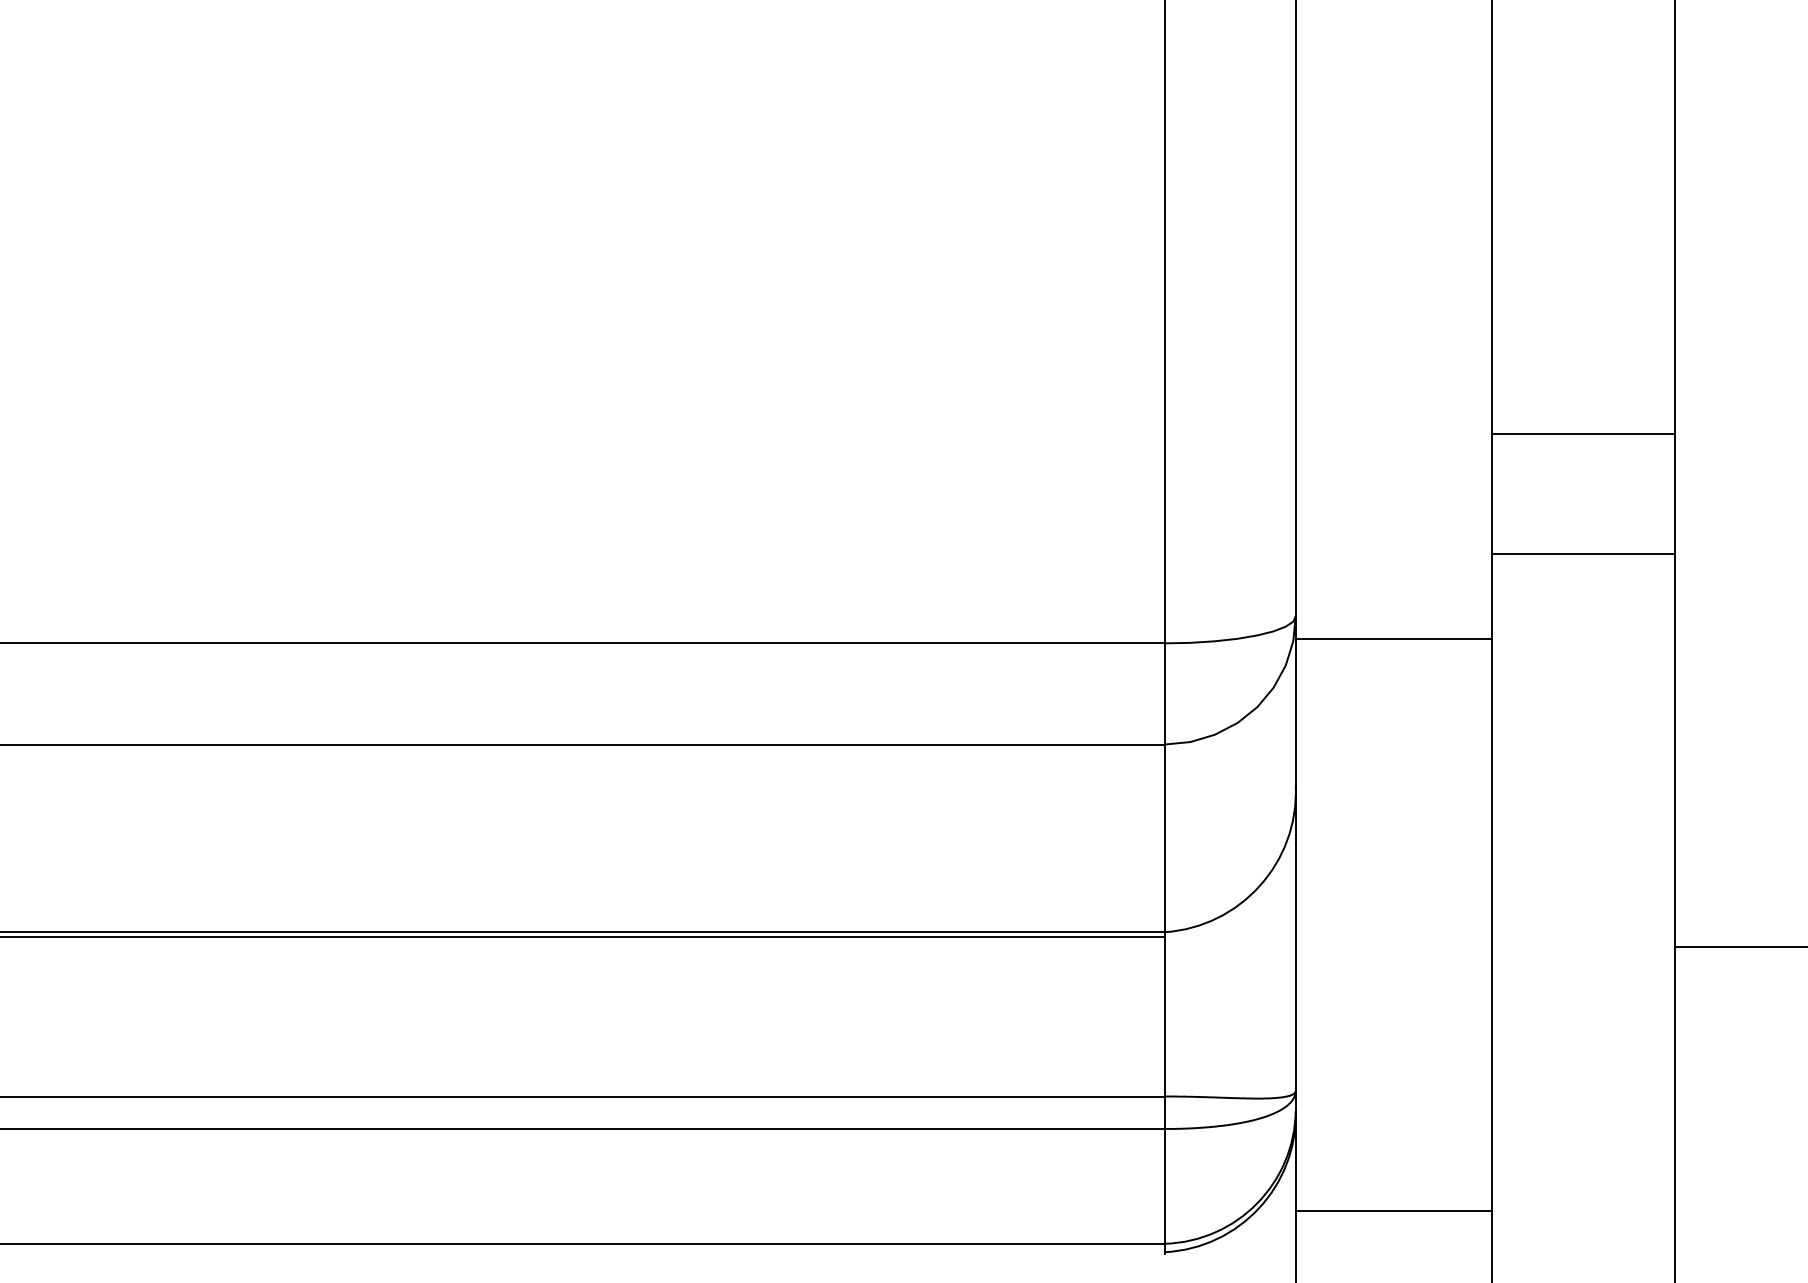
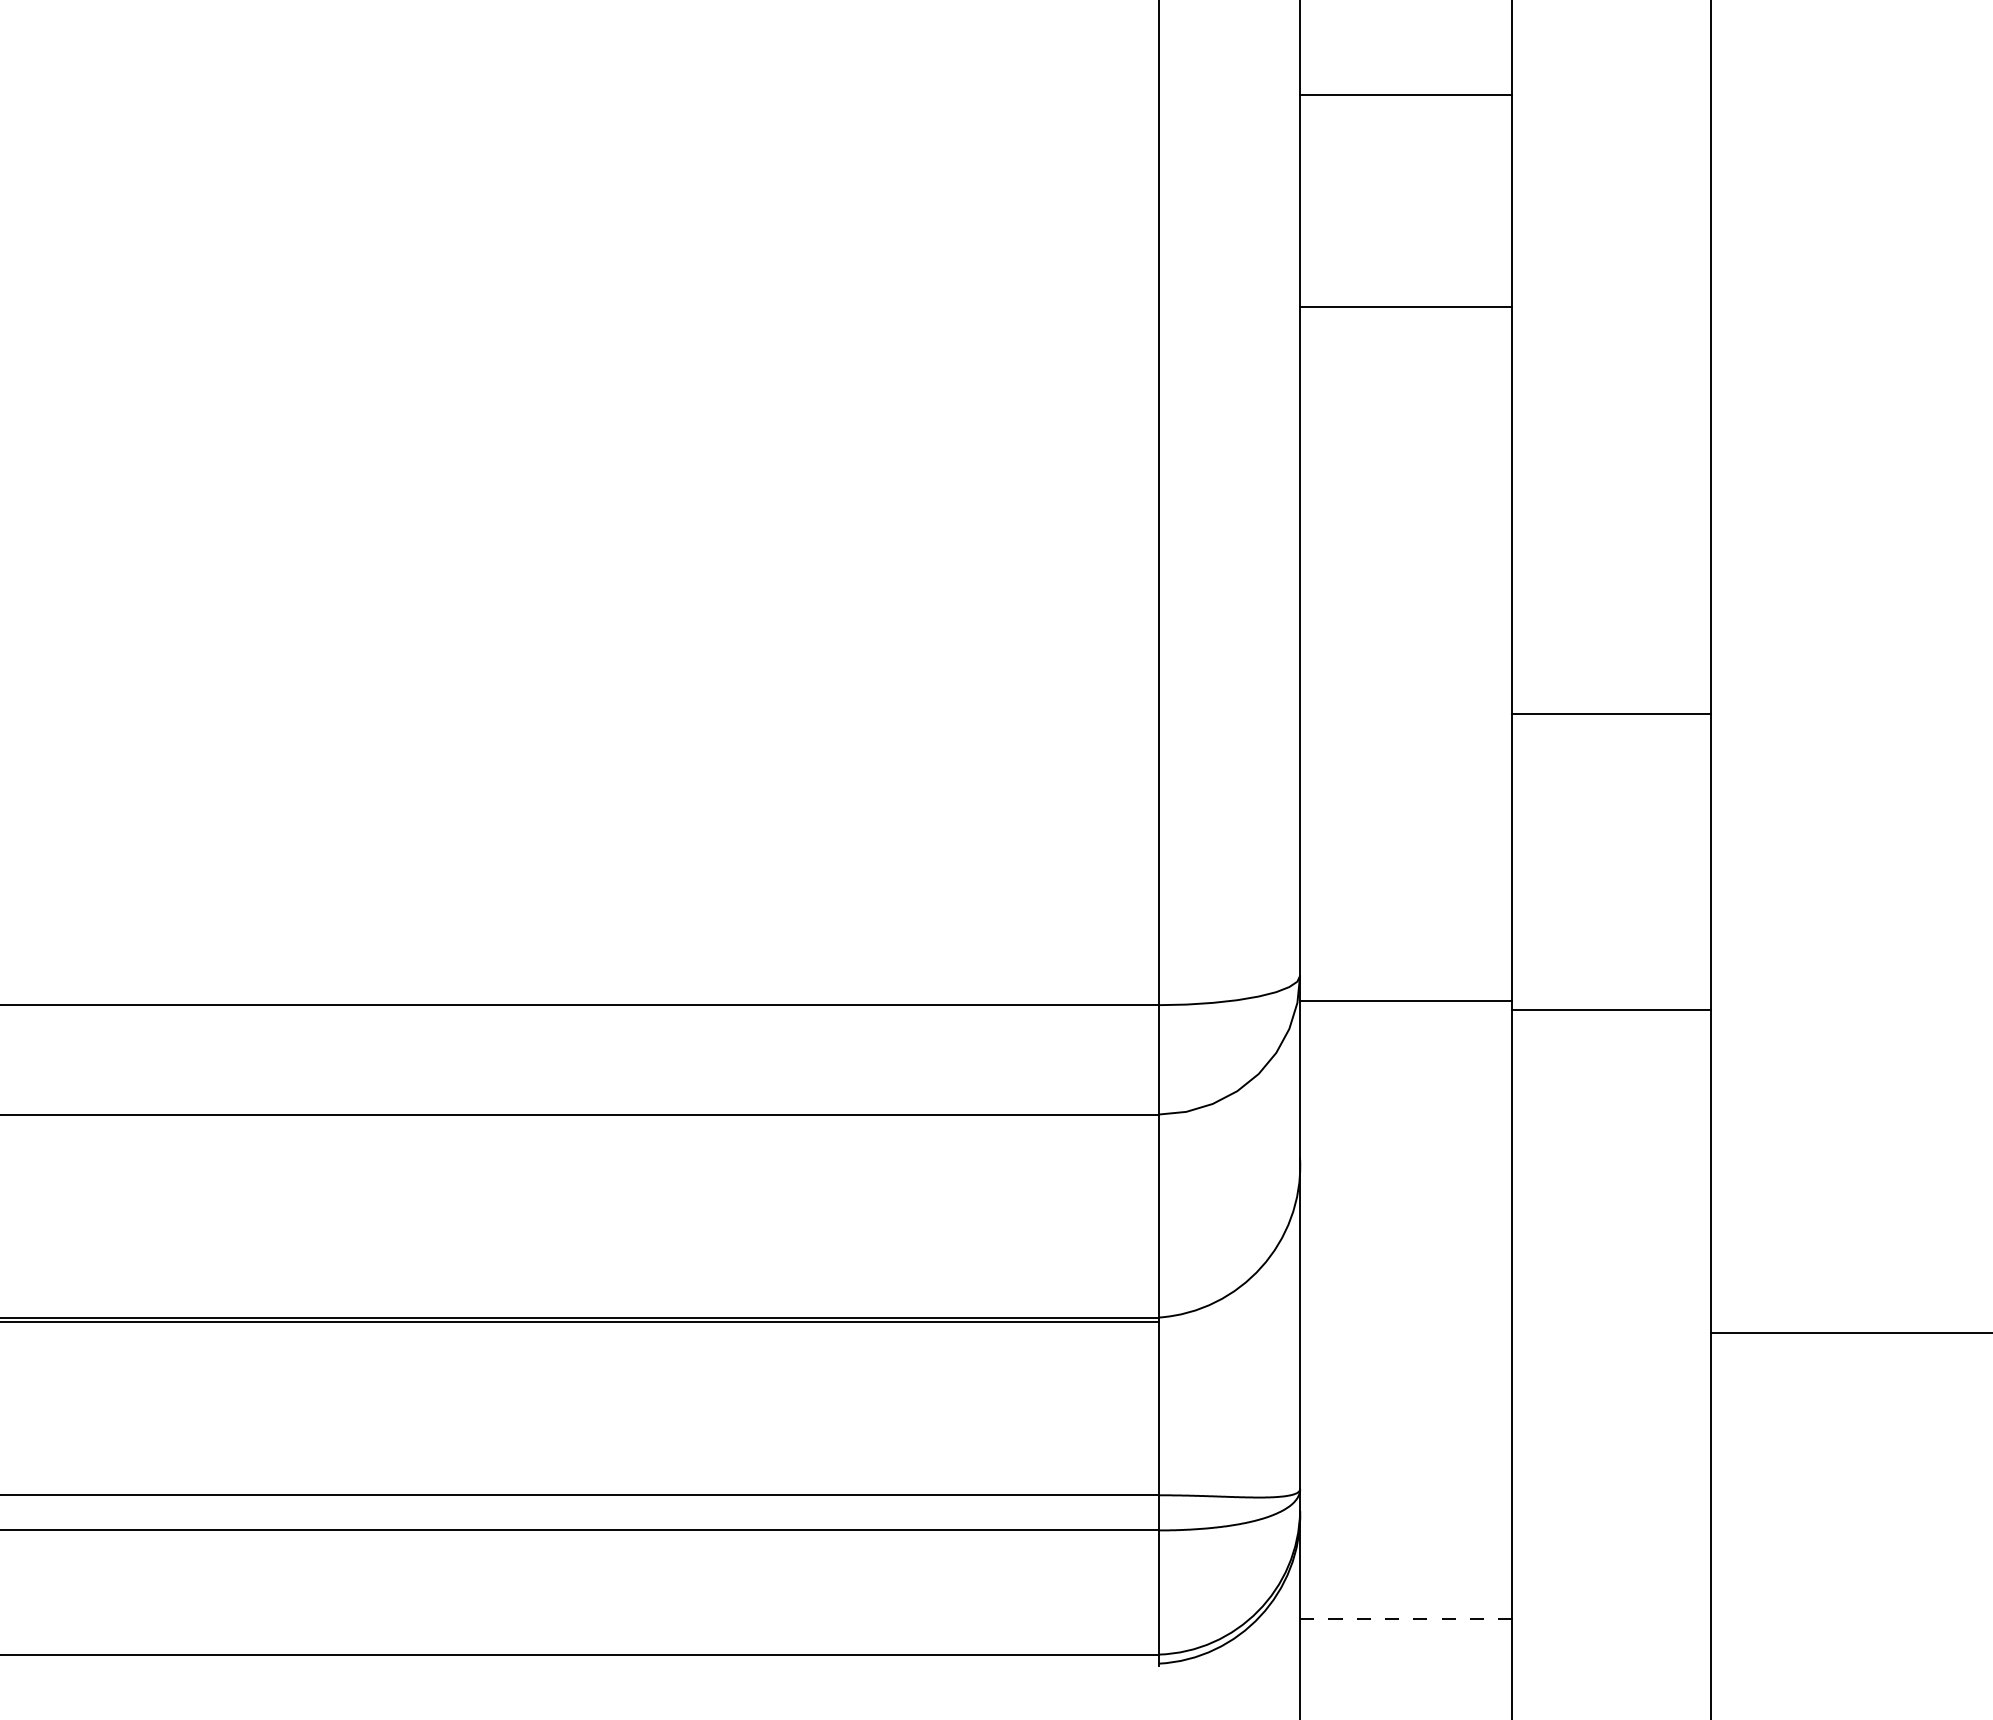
line: (1583, 433) -> (1611, 714), moved
line: (1583, 554) -> (1611, 1010), moved
line: (1393, 1210) -> (1405, 1618), solid -> dashed

